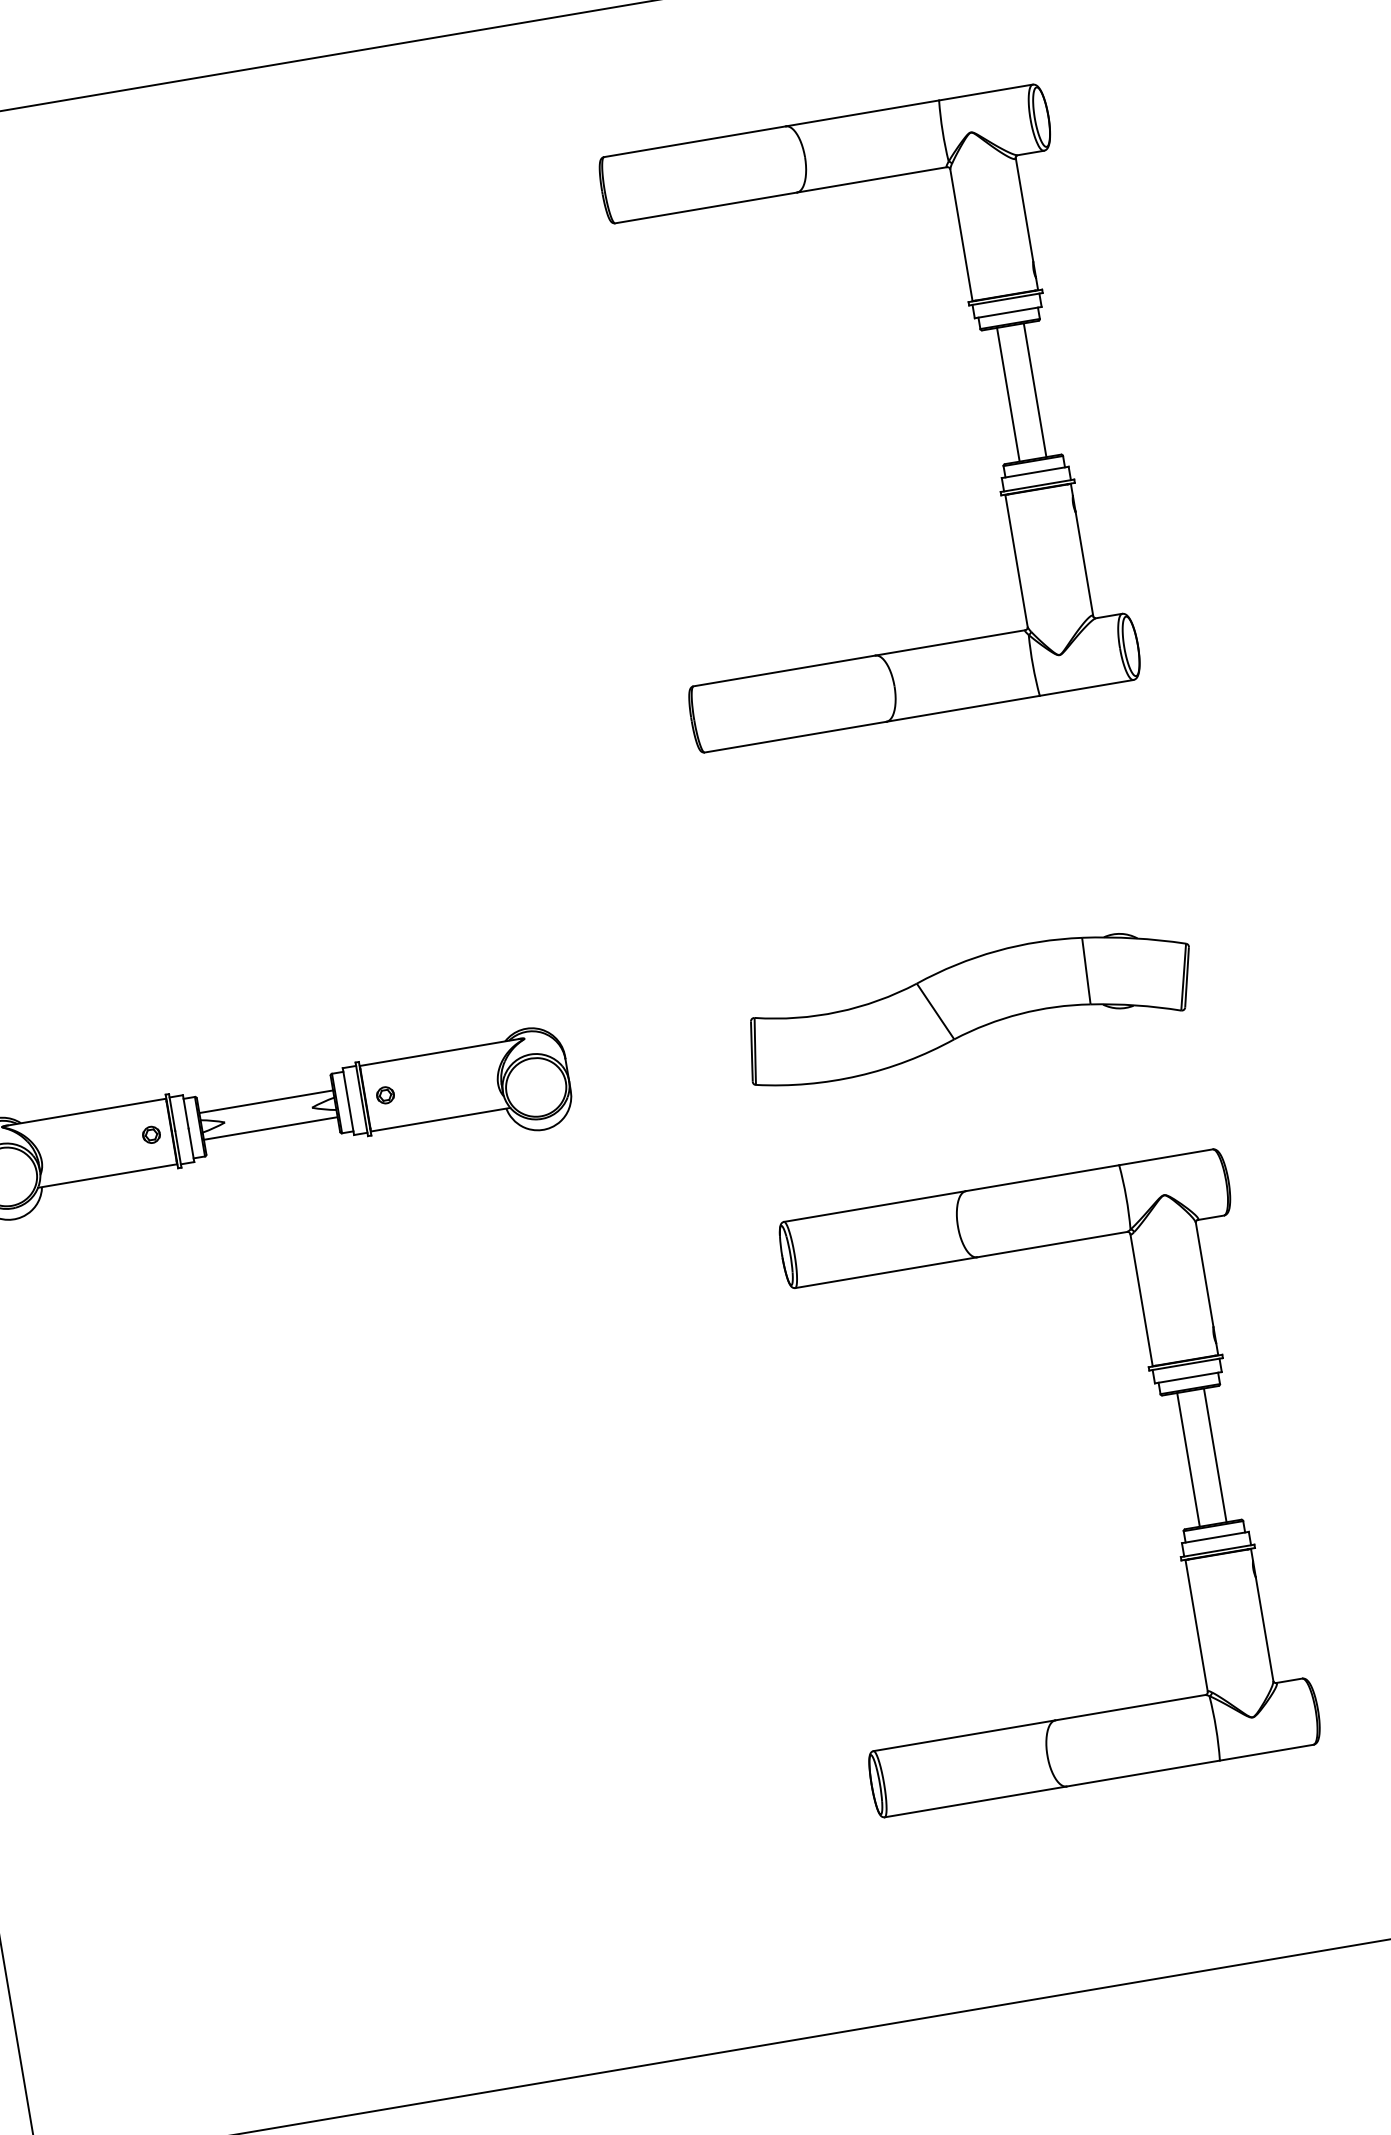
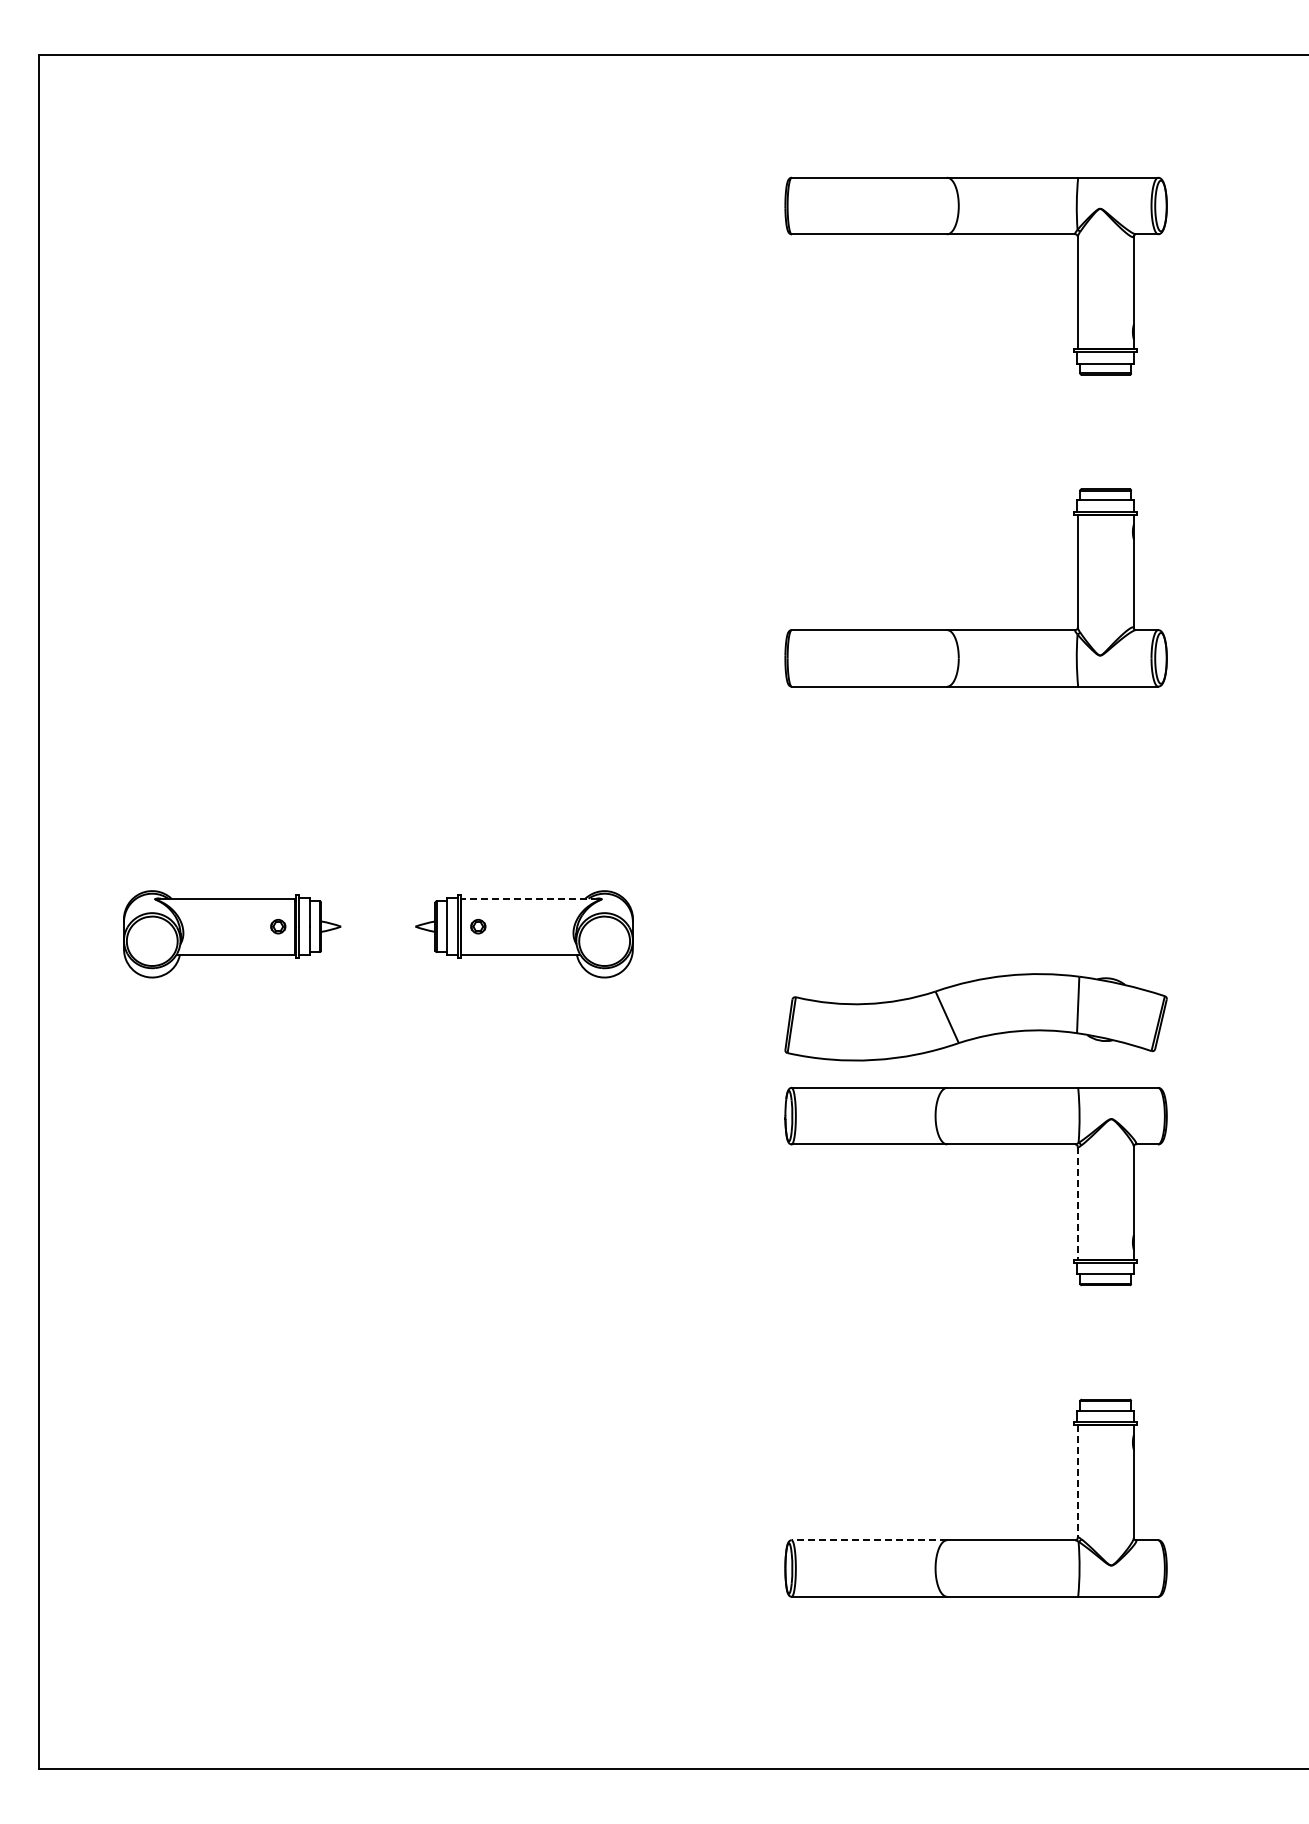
line: (1035, 389) -> (1117, 431), removed
line: (1008, 394) -> (1094, 431), removed
part: (968, 1006) -> (975, 1017), moved
line: (439, 1052) -> (529, 898), solid -> dashed
line: (266, 1102) -> (378, 915), removed
line: (271, 1128) -> (378, 938), removed
line: (1141, 1300) -> (1077, 1203), solid -> dashed
line: (1215, 1455) -> (1117, 1342), removed
line: (1188, 1459) -> (1094, 1342), removed
line: (1196, 1627) -> (1077, 1482), solid -> dashed
line: (964, 1736) -> (869, 1540), solid -> dashed

